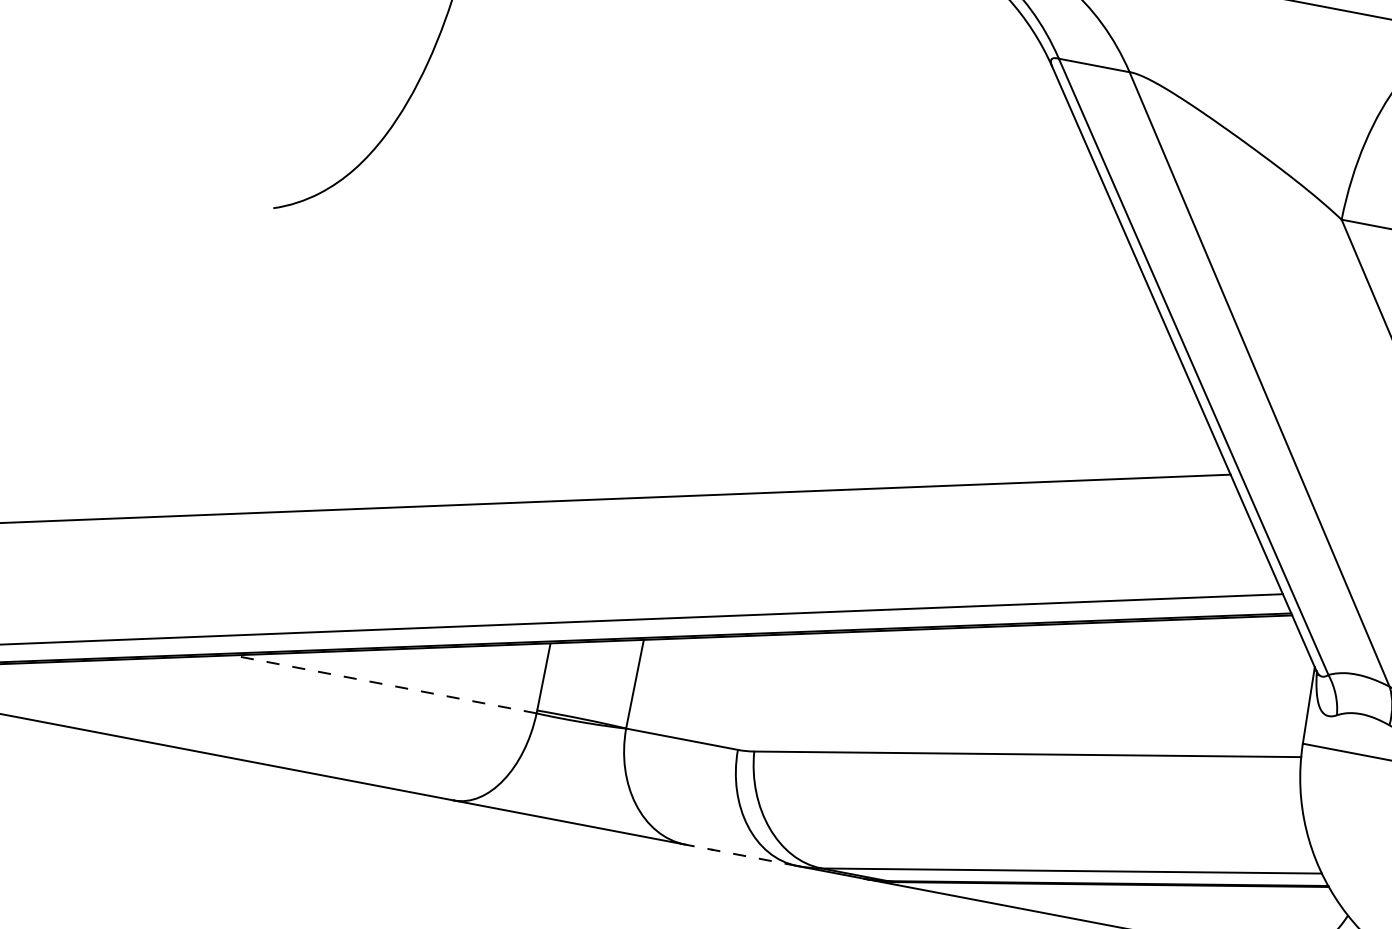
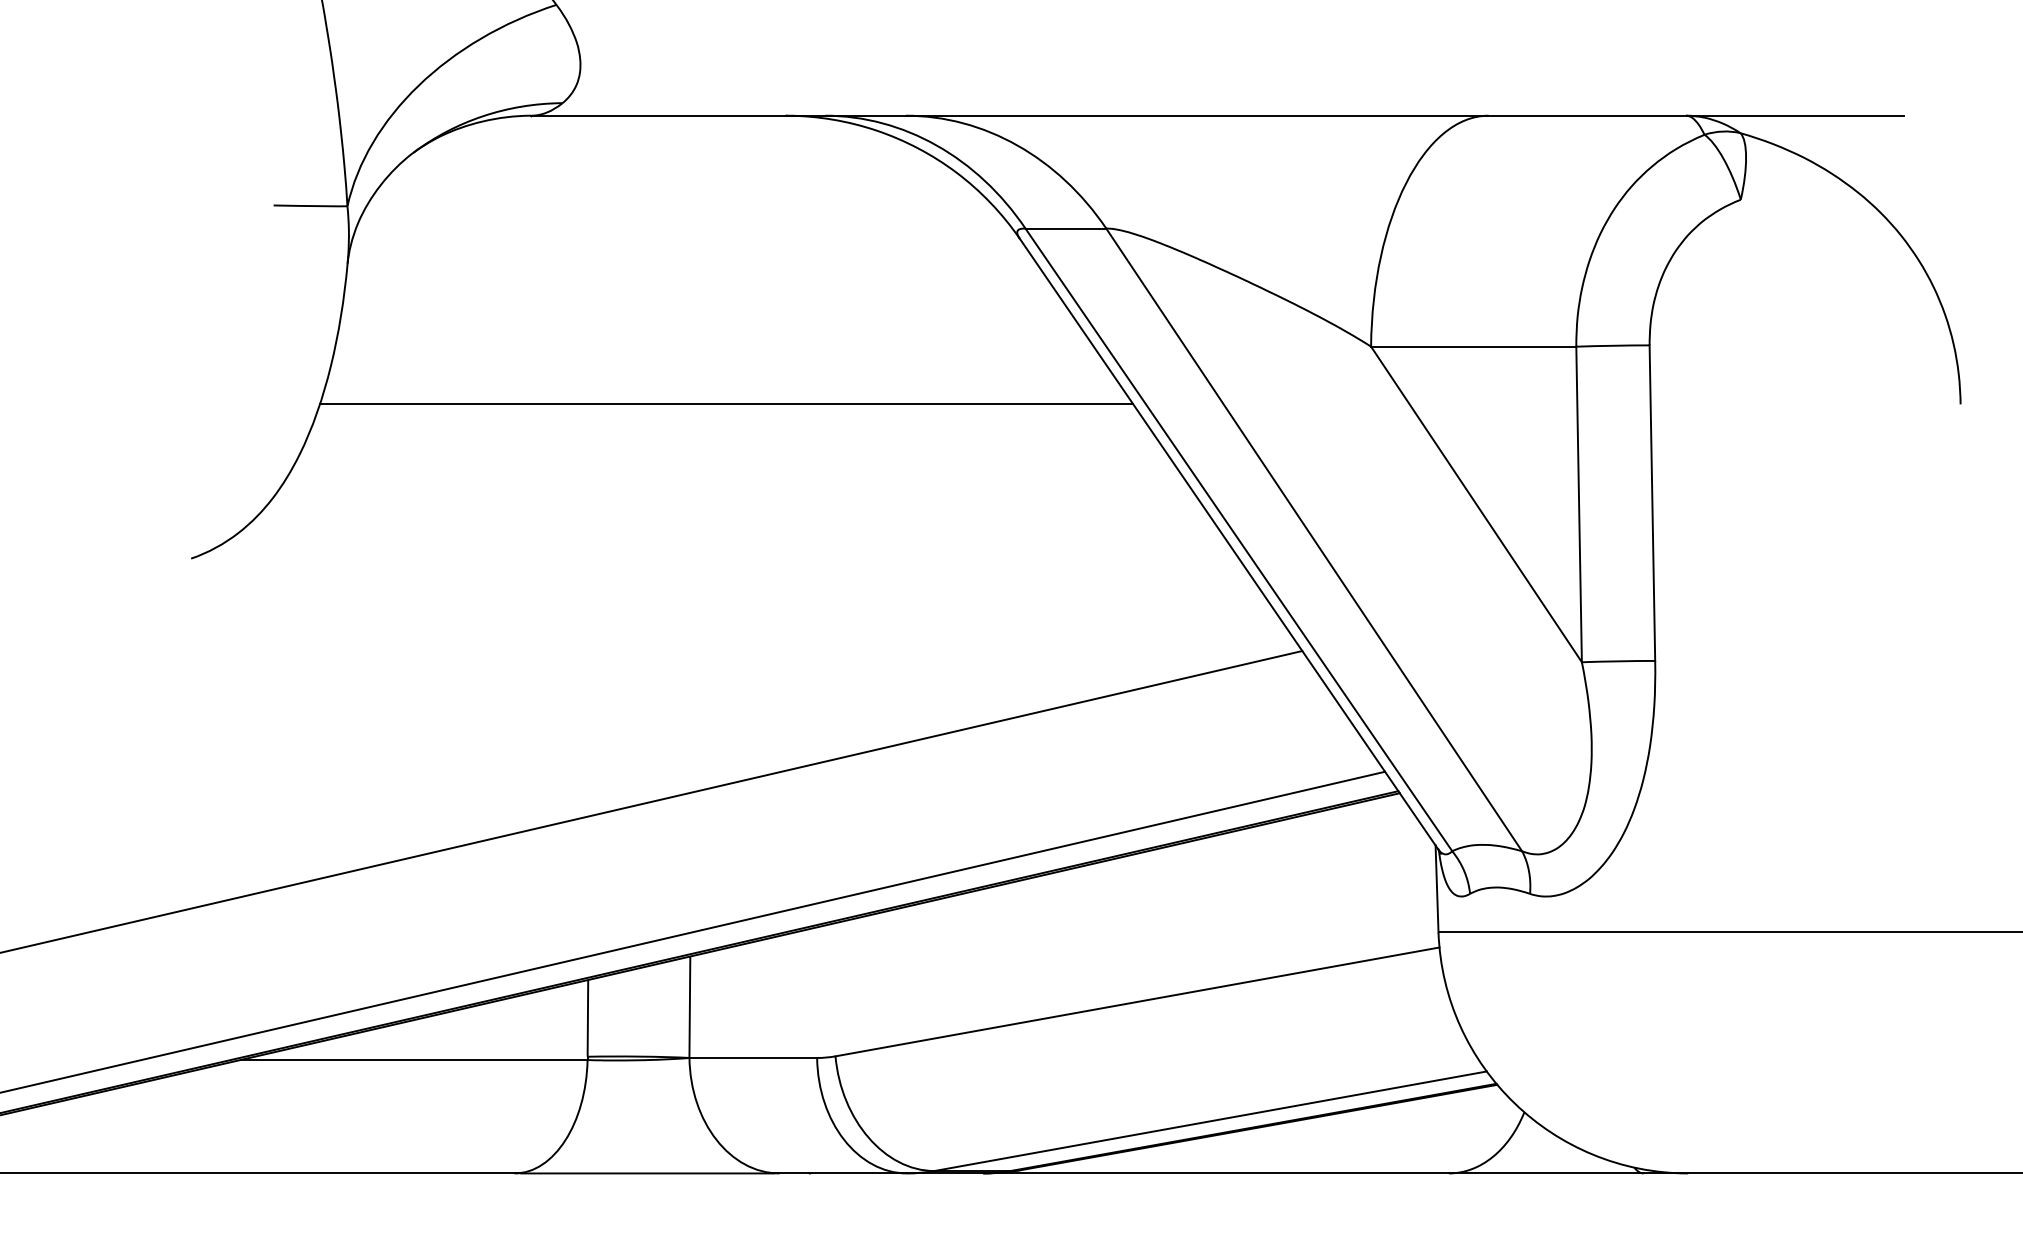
line: (767, 162) -> (726, 404), added
line: (384, 684) -> (413, 1060), dashed -> solid
line: (741, 855) -> (843, 1173), dashed -> solid

